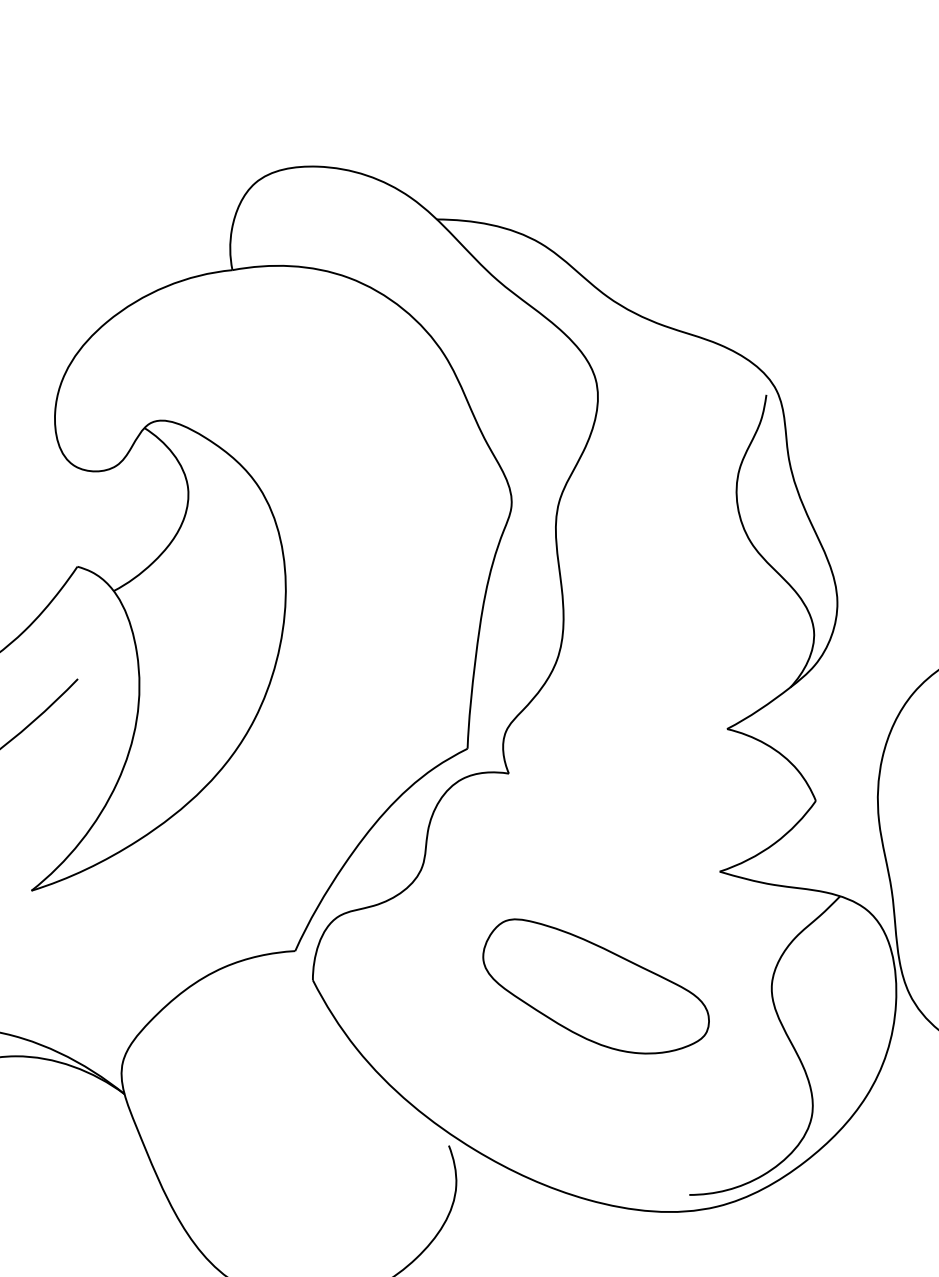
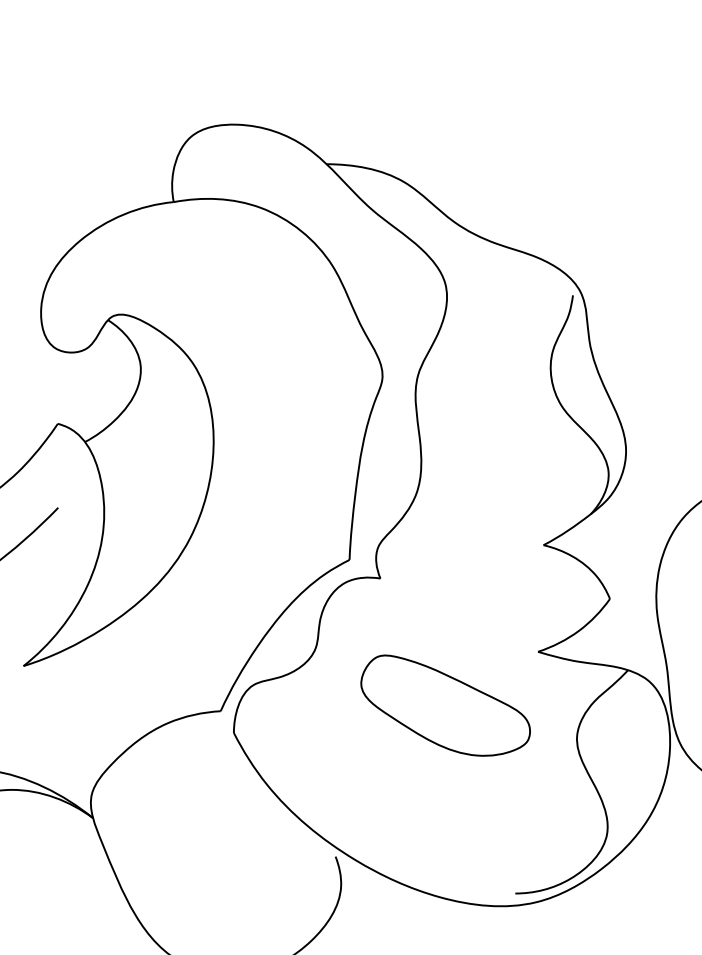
part: (595, 986) -> (445, 705), moved

